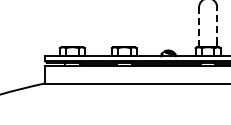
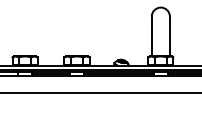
line: (217, 25) -> (170, 34), dashed -> solid
line: (199, 26) -> (152, 35), dashed -> solid

